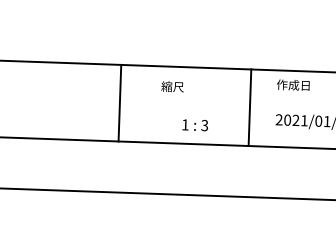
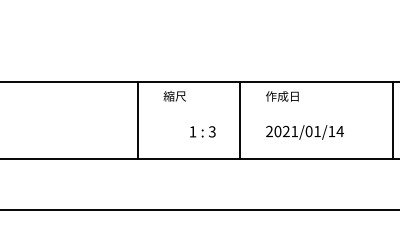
text: (172, 87) -> (174, 96), moved
line: (119, 103) -> (137, 120), moved
text: (194, 124) -> (202, 131), moved

